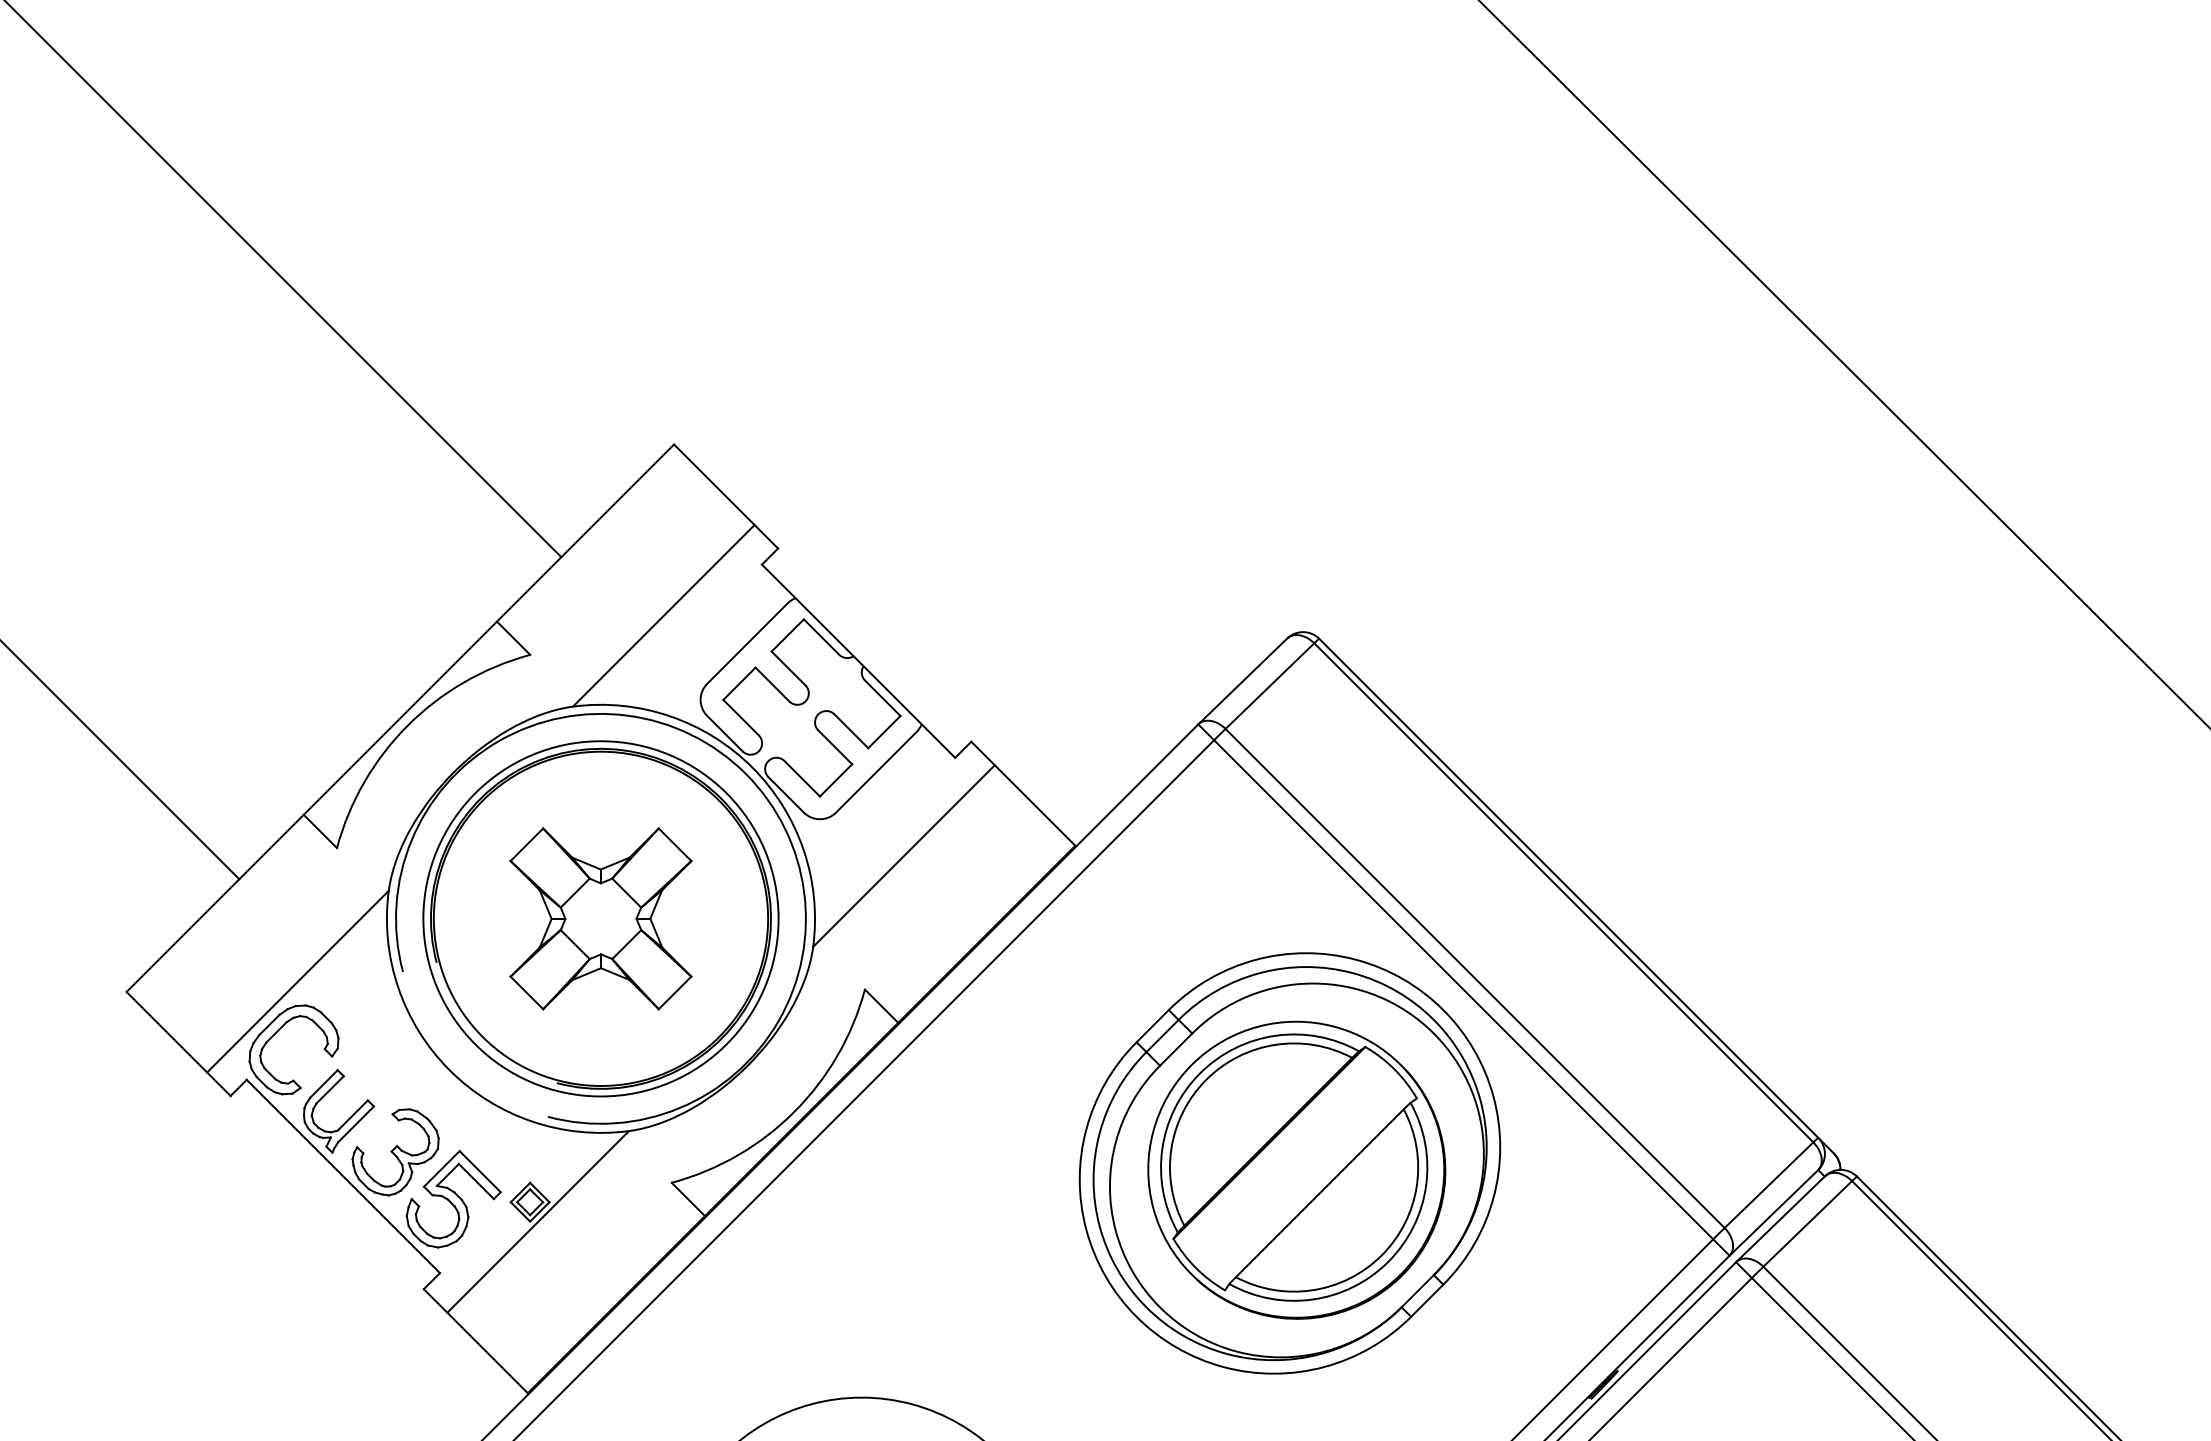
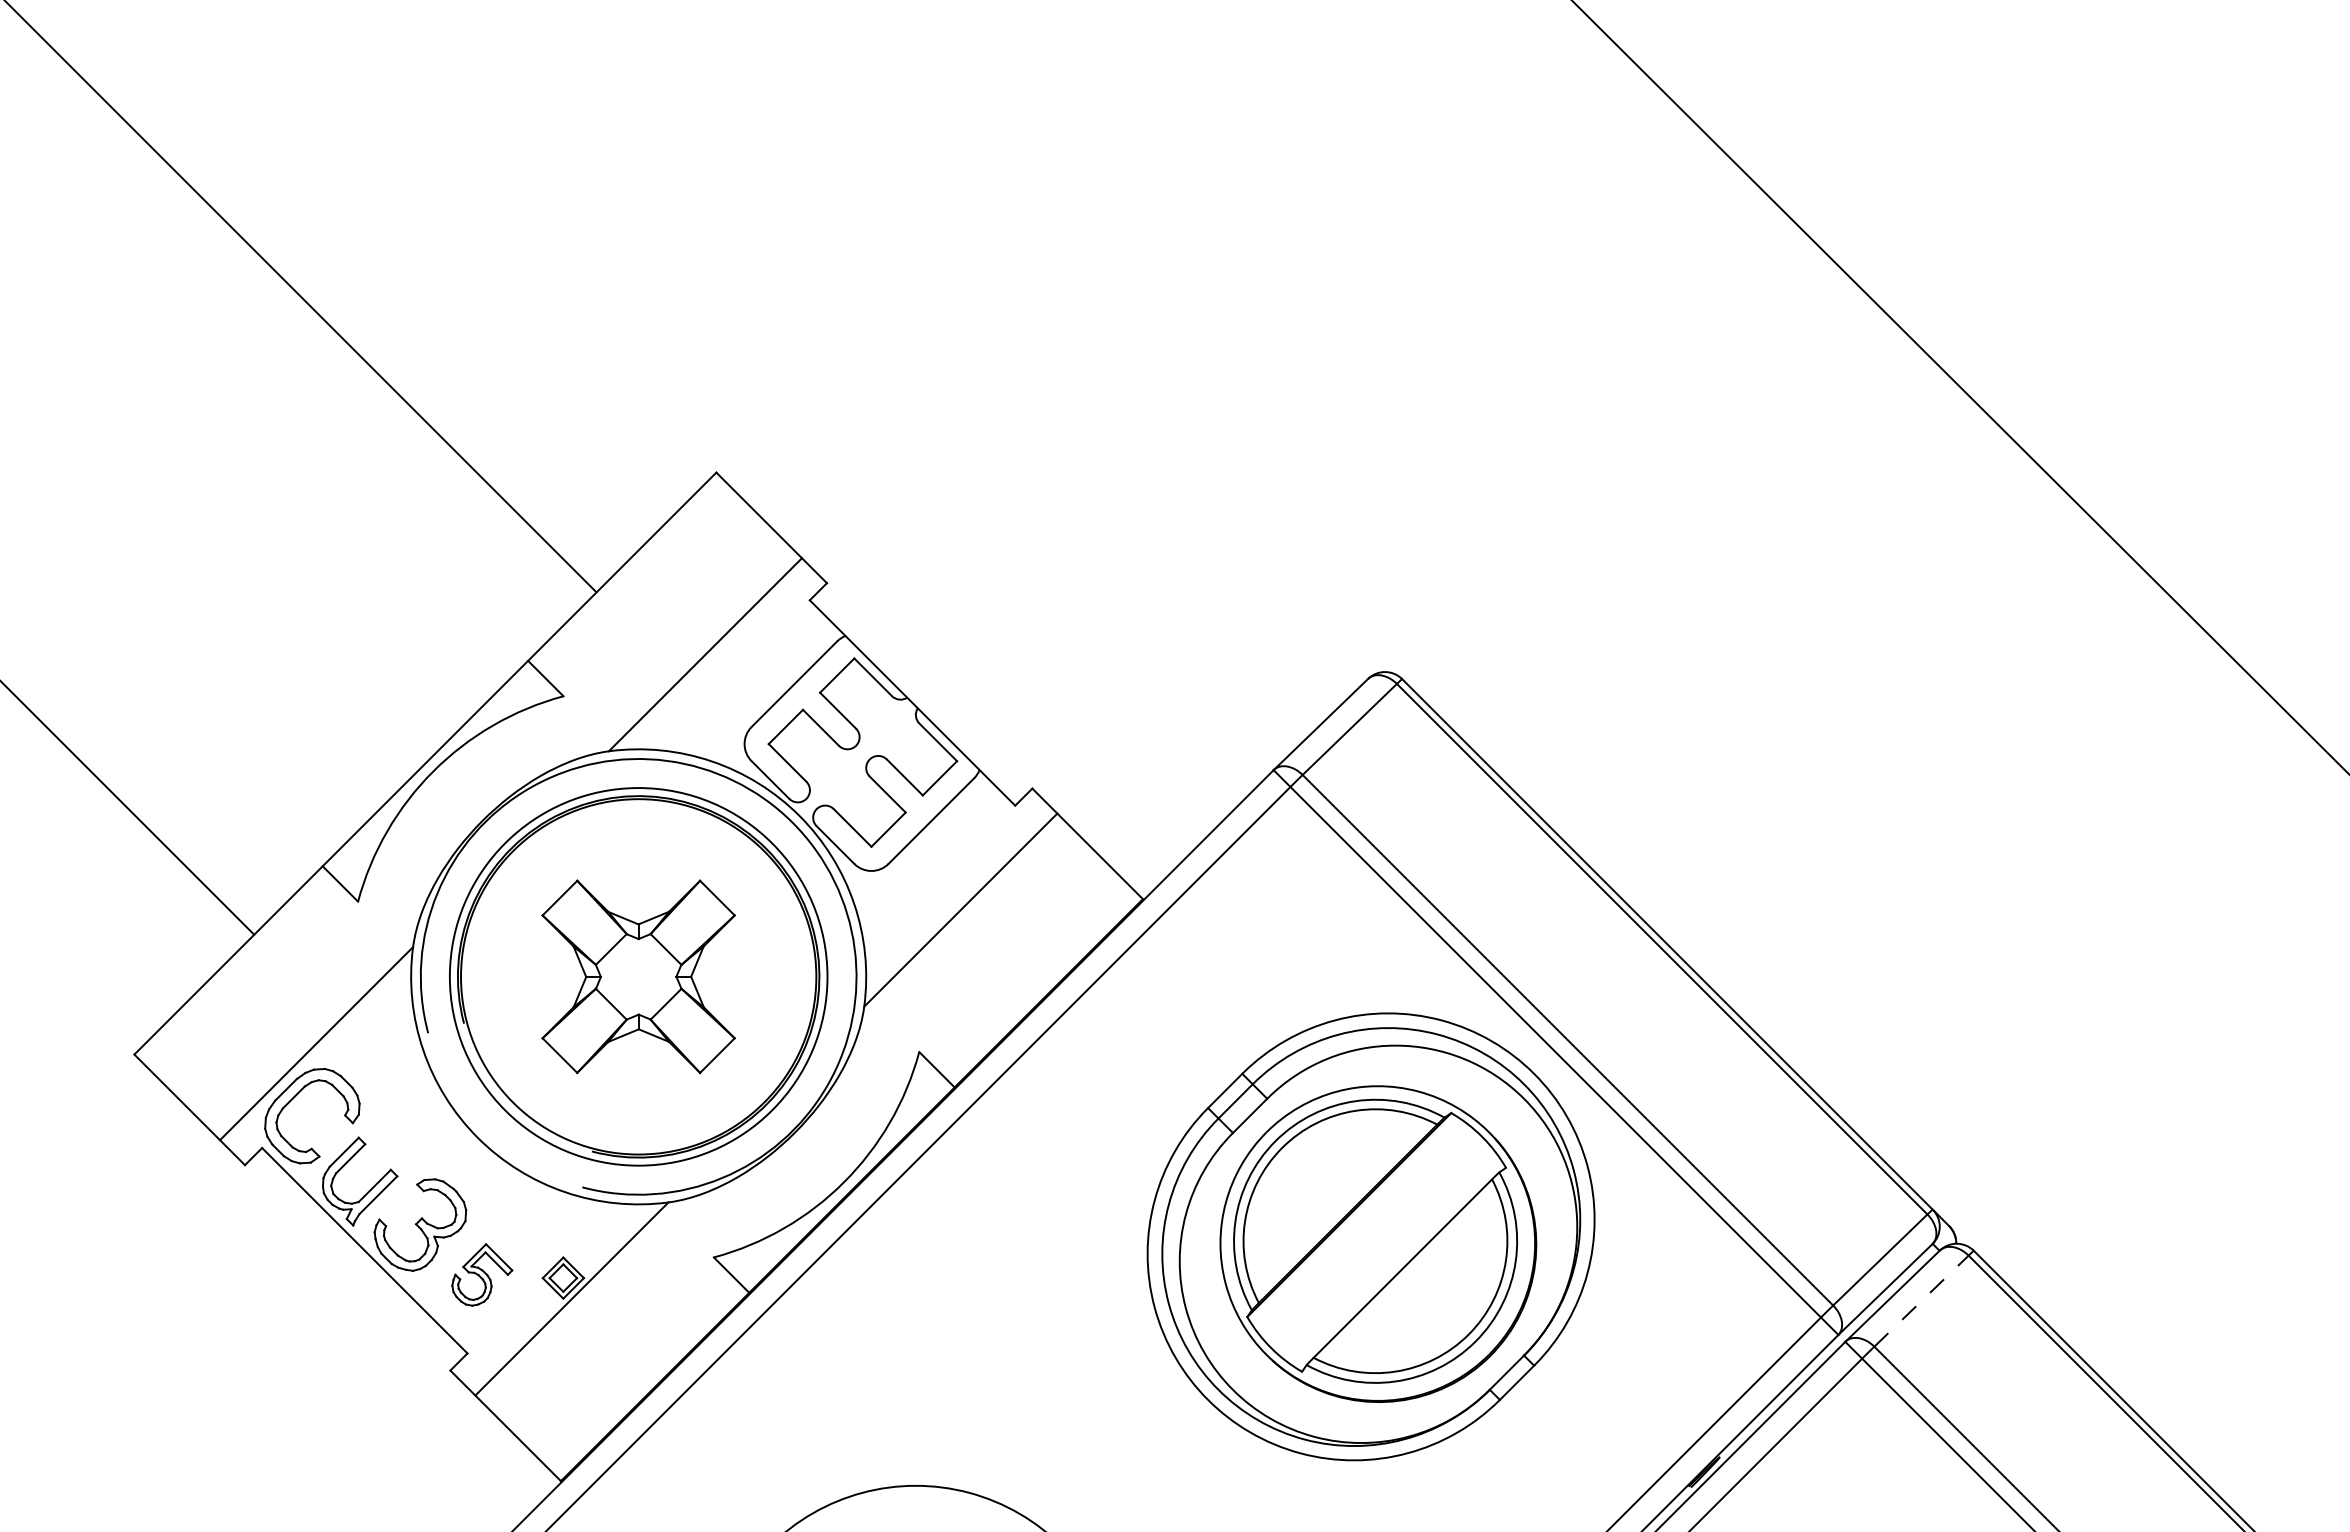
part: (454, 1198) -> (482, 1274), size x0.6
line: (1807, 1224) -> (1921, 1301), solid -> dashed

